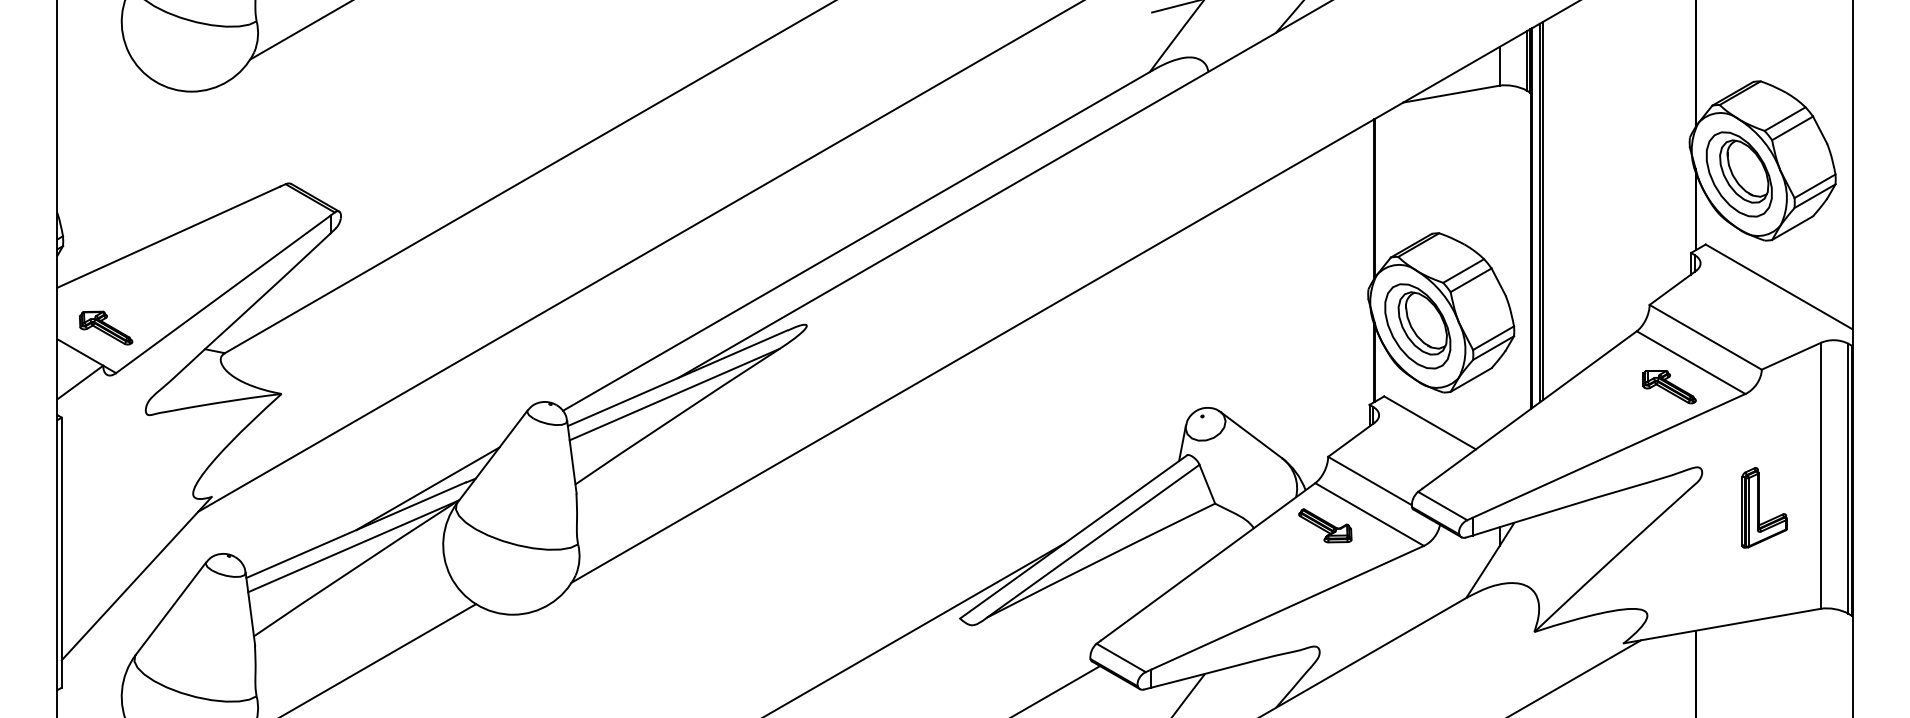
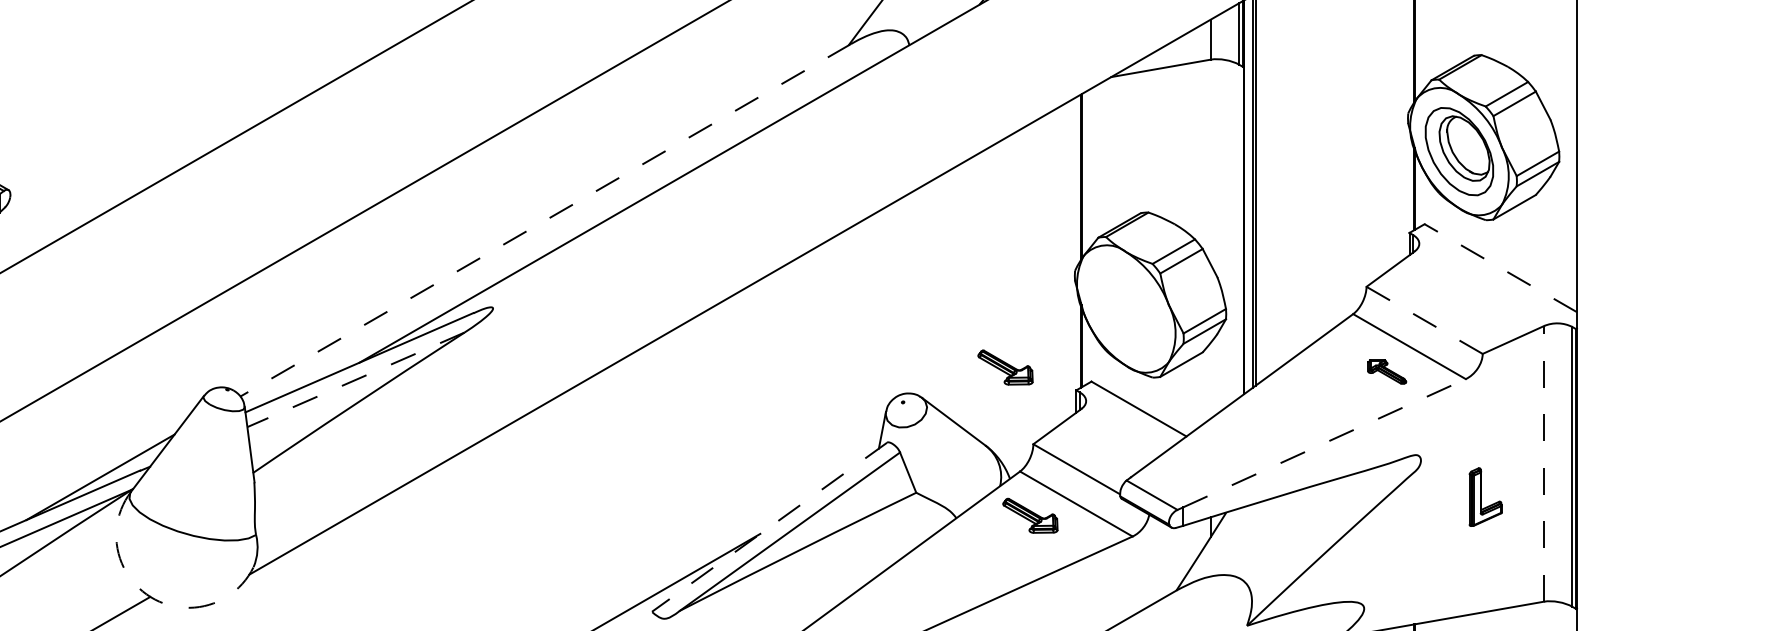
line: (857, 241) -> (545, 221), solid -> dashed
line: (1779, 286) -> (1501, 267), solid -> dashed
part: (1417, 326) -> (1125, 309), removed
line: (1705, 337) -> (1424, 320), solid -> dashed
part: (1301, 382) -> (1005, 367), added
part: (1669, 387) -> (1387, 372), size x0.7
line: (674, 394) -> (355, 379), solid -> dashed
line: (1609, 455) -> (1324, 442), solid -> dashed
line: (1820, 475) -> (1543, 463), solid -> dashed
part: (1764, 507) -> (1485, 496), size x0.7
line: (1073, 537) -> (769, 527), solid -> dashed
arc: (476, 604) -> (150, 597), solid -> dashed

